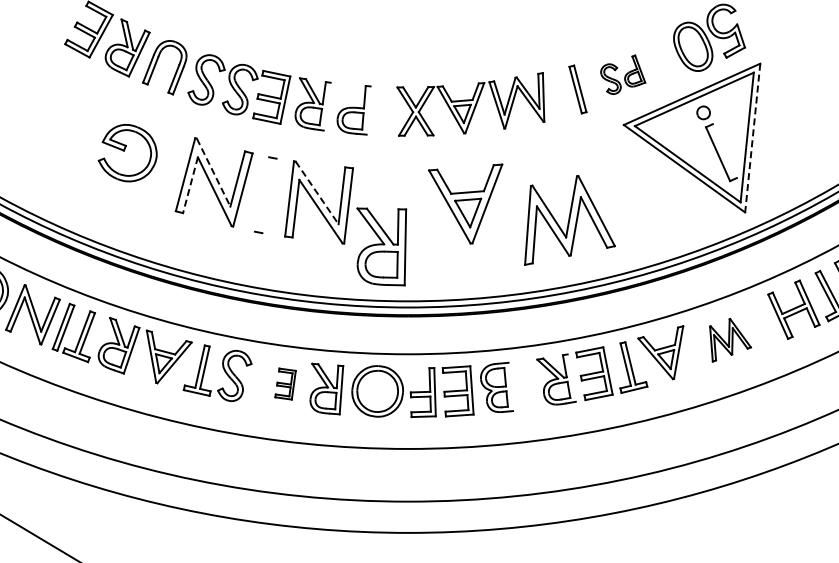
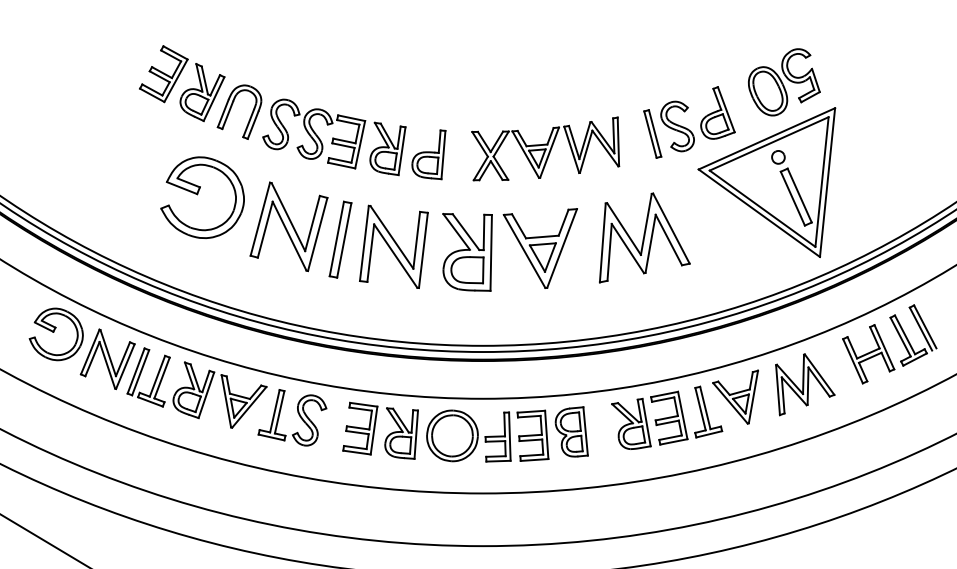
part: (622, 75) -> (697, 119), size x1.67
line: (326, 107) -> (401, 151), added
line: (368, 110) -> (443, 154), added
line: (752, 138) -> (827, 182), dashed -> solid
line: (724, 151) -> (799, 195), added
part: (127, 153) -> (202, 197), size x1.43
line: (213, 173) -> (288, 217), dashed -> solid
line: (190, 185) -> (265, 229), dashed -> solid
line: (316, 193) -> (391, 237), dashed -> solid
line: (261, 194) -> (336, 238), added
line: (269, 196) -> (344, 240), added
part: (569, 220) -> (644, 237), moved
part: (381, 247) -> (467, 252), moved
part: (730, 340) -> (805, 384), size x1.43
line: (571, 378) -> (646, 422), added
part: (285, 384) -> (360, 428), size x1.67
line: (510, 387) -> (585, 431), added

